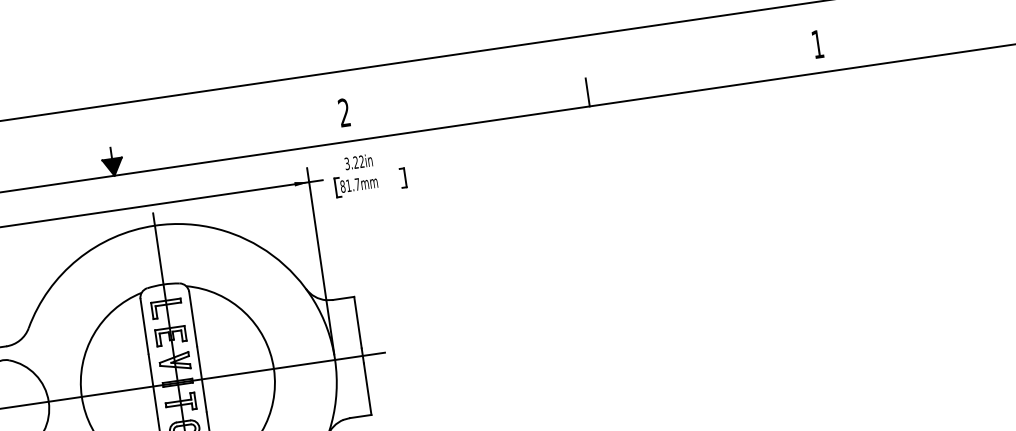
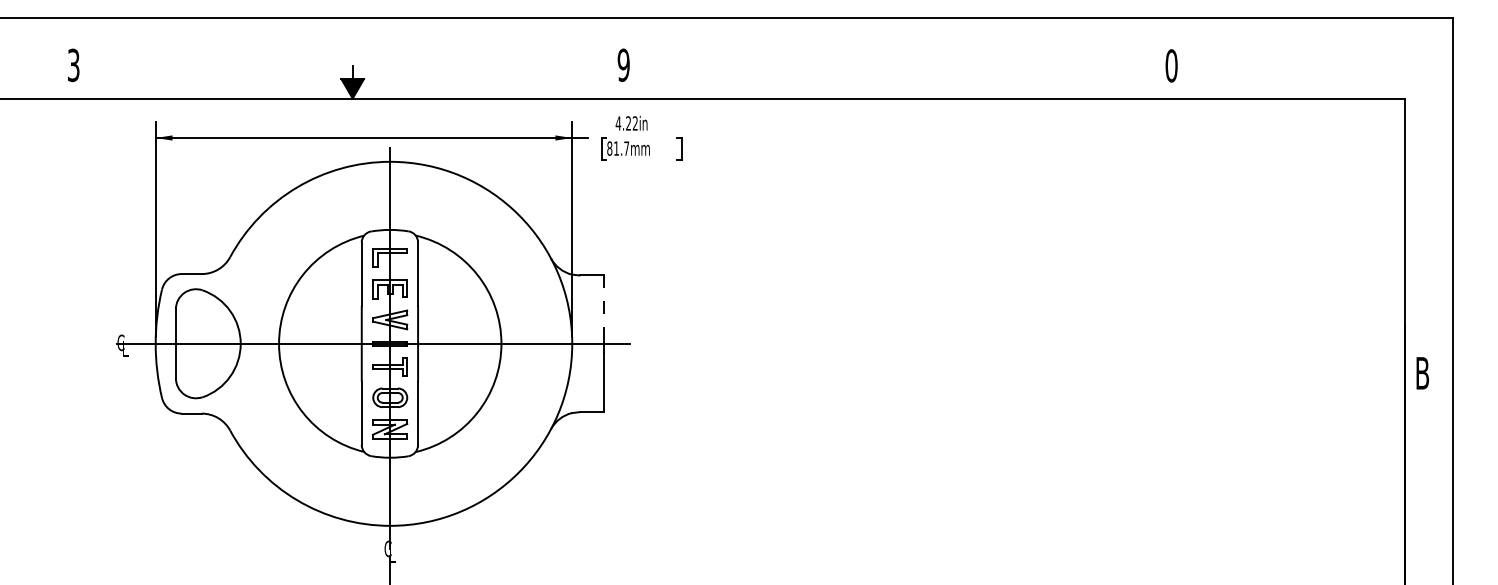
text: (817, 44) -> (1171, 65), 1 -> 0
line: (587, 92) -> (902, 82), removed
text: (344, 112) -> (623, 64), 2 -> 9
text: (347, 163) -> (618, 123), 3.22in -> 4.22in
line: (358, 322) -> (604, 305), solid -> dashed

